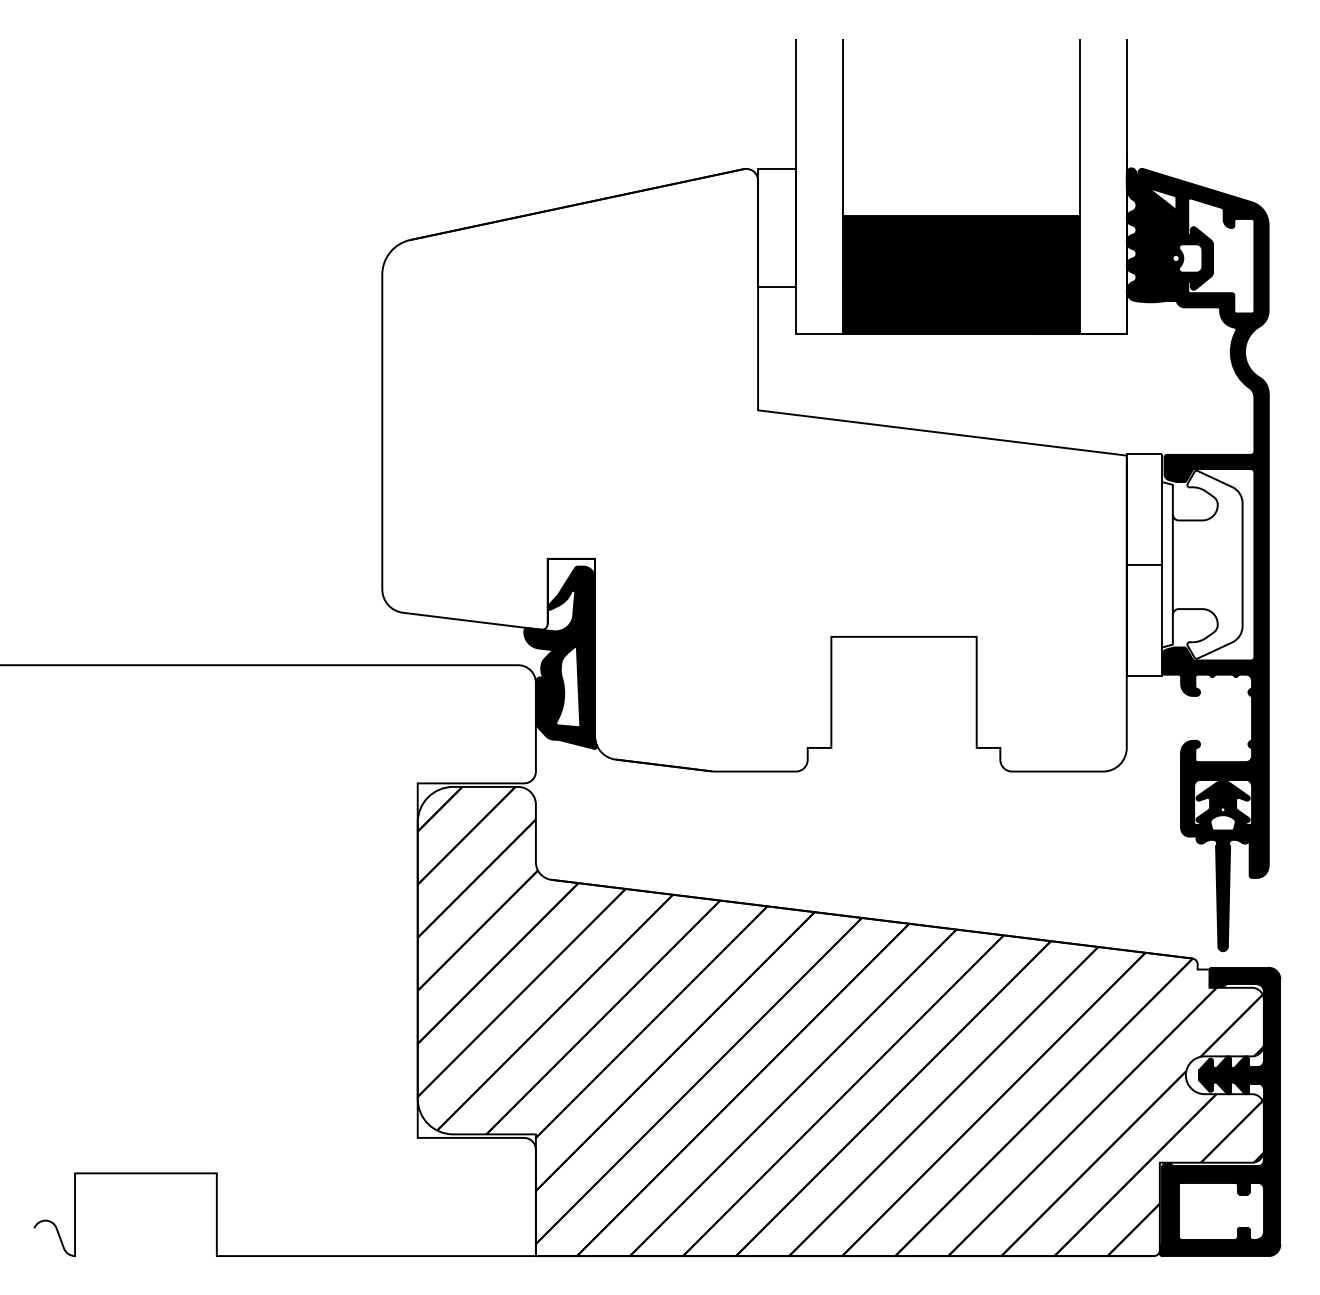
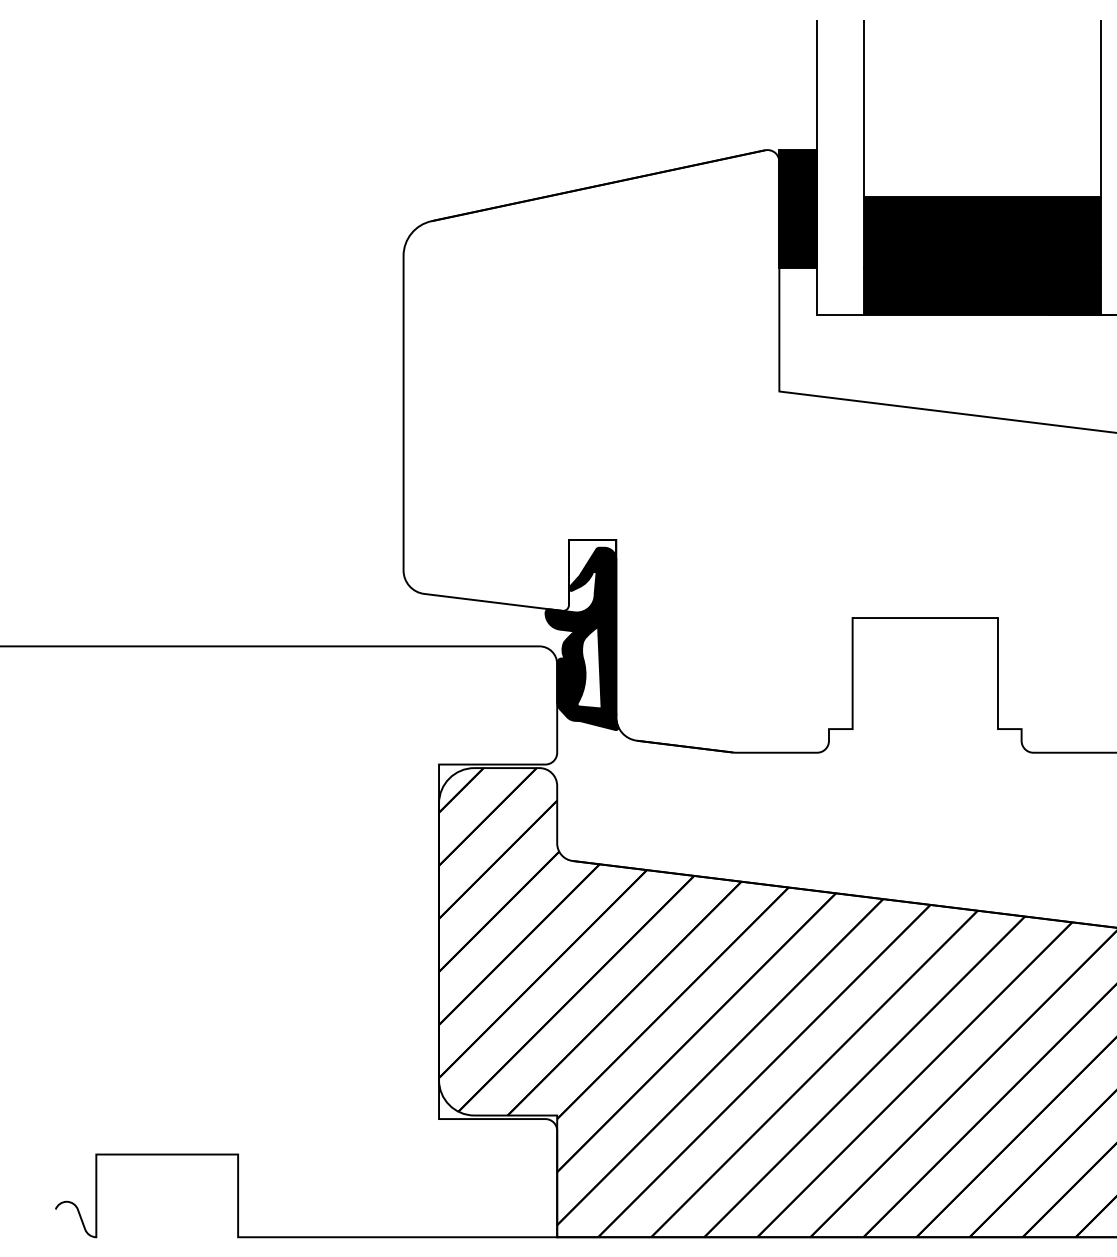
fill: (776, 227) -> (797, 208), added

